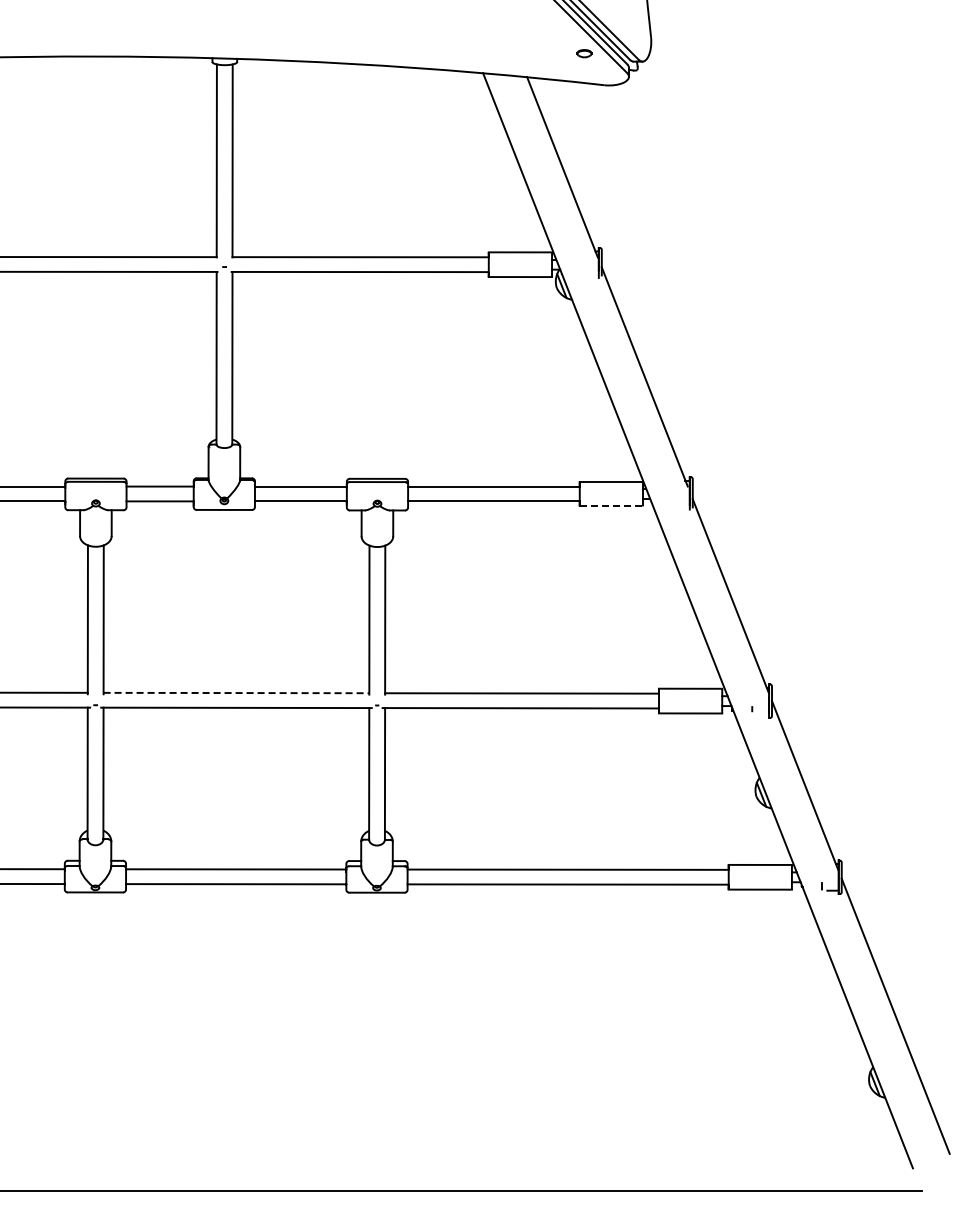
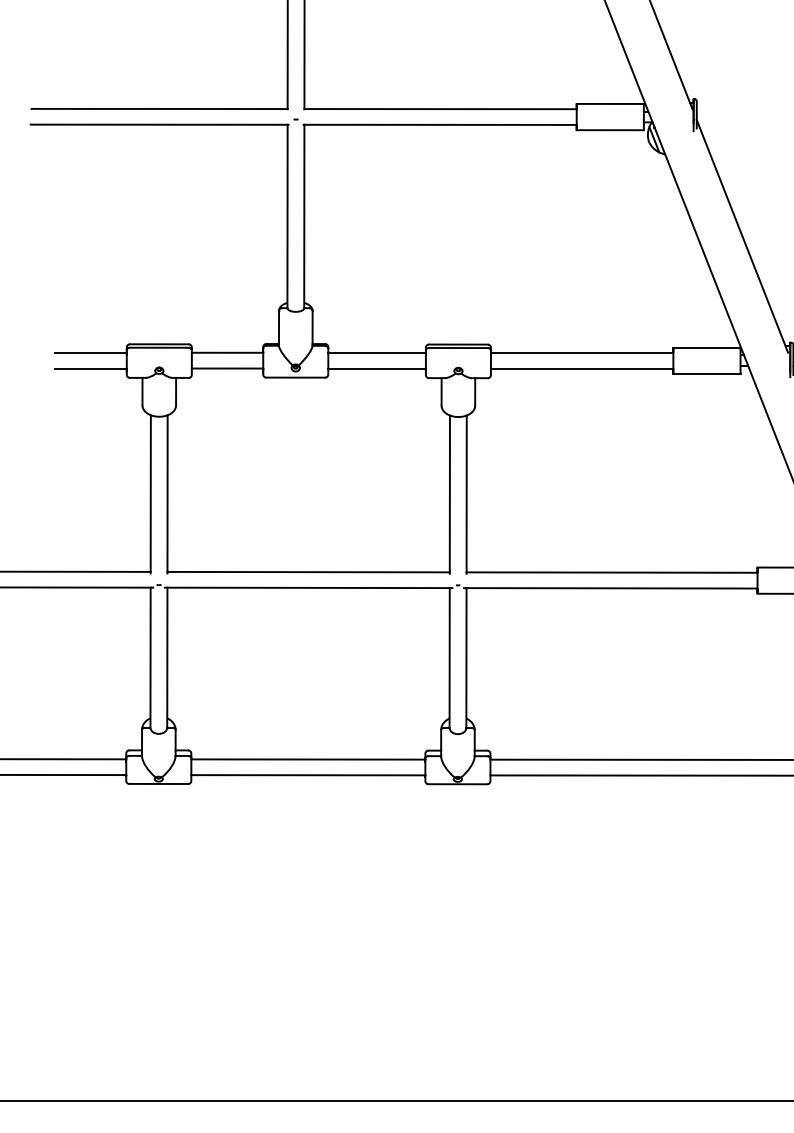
line: (611, 506) -> (707, 373), dashed -> solid
line: (236, 693) -> (308, 572), dashed -> solid

